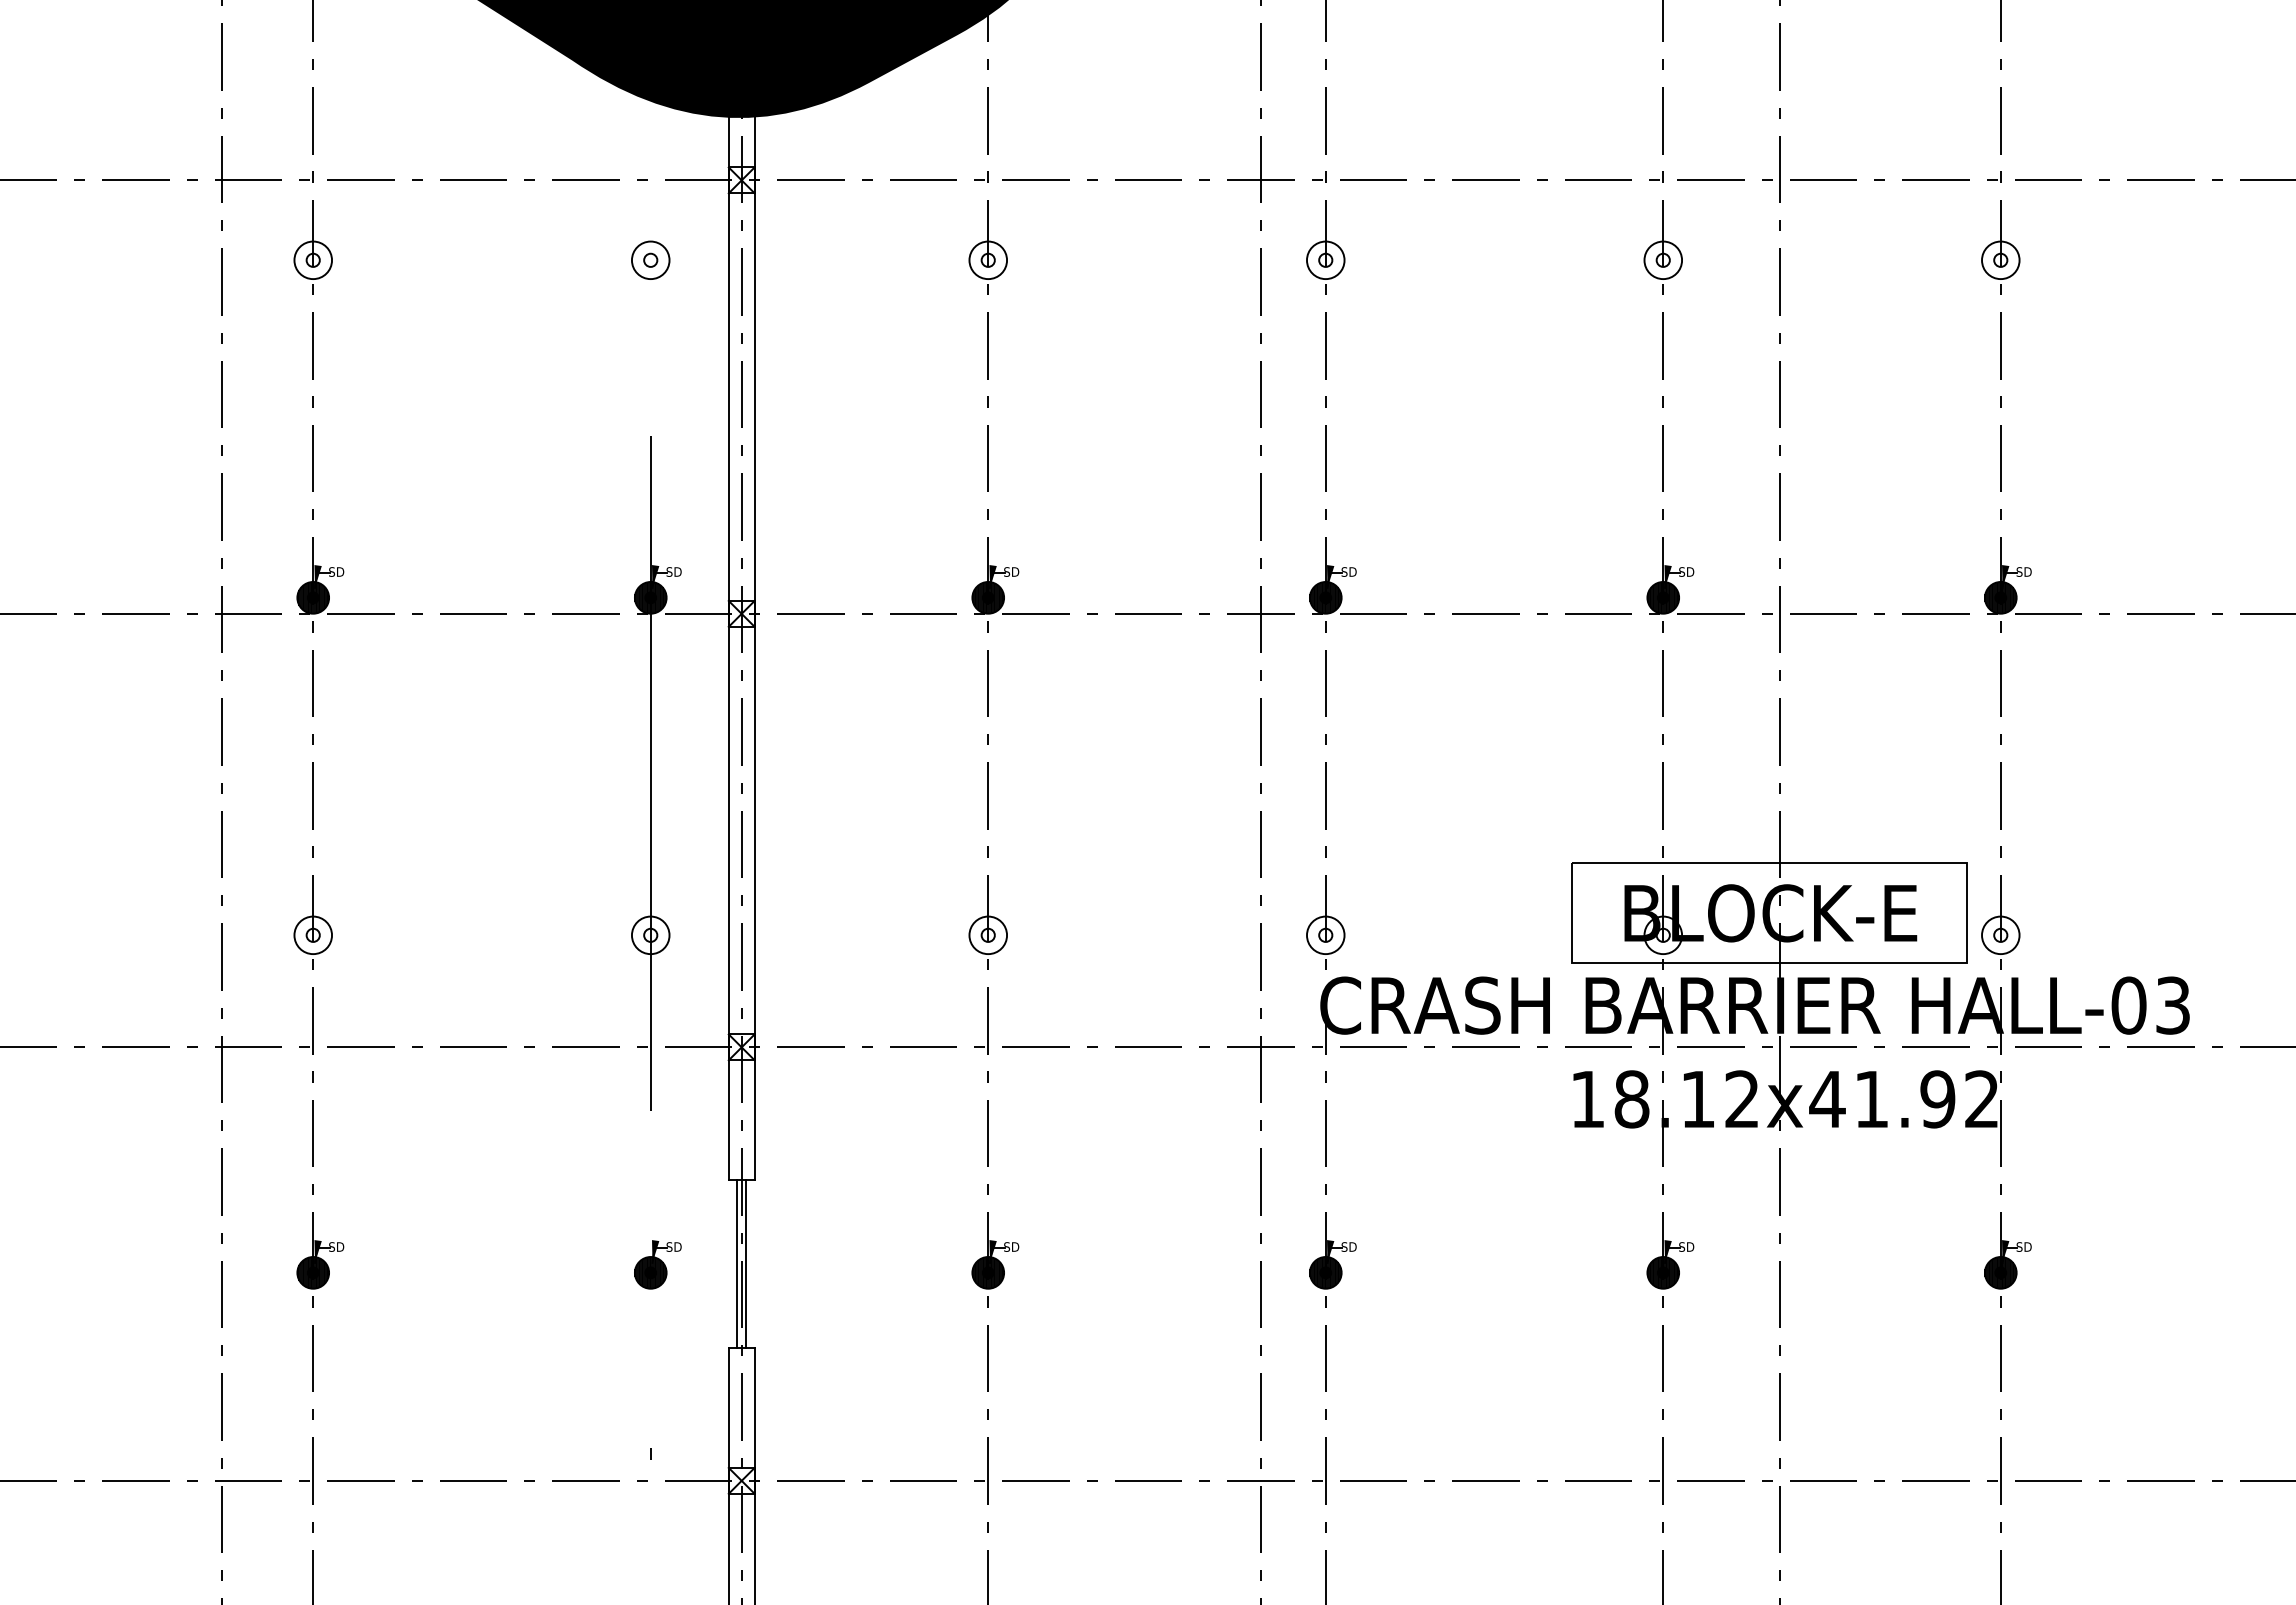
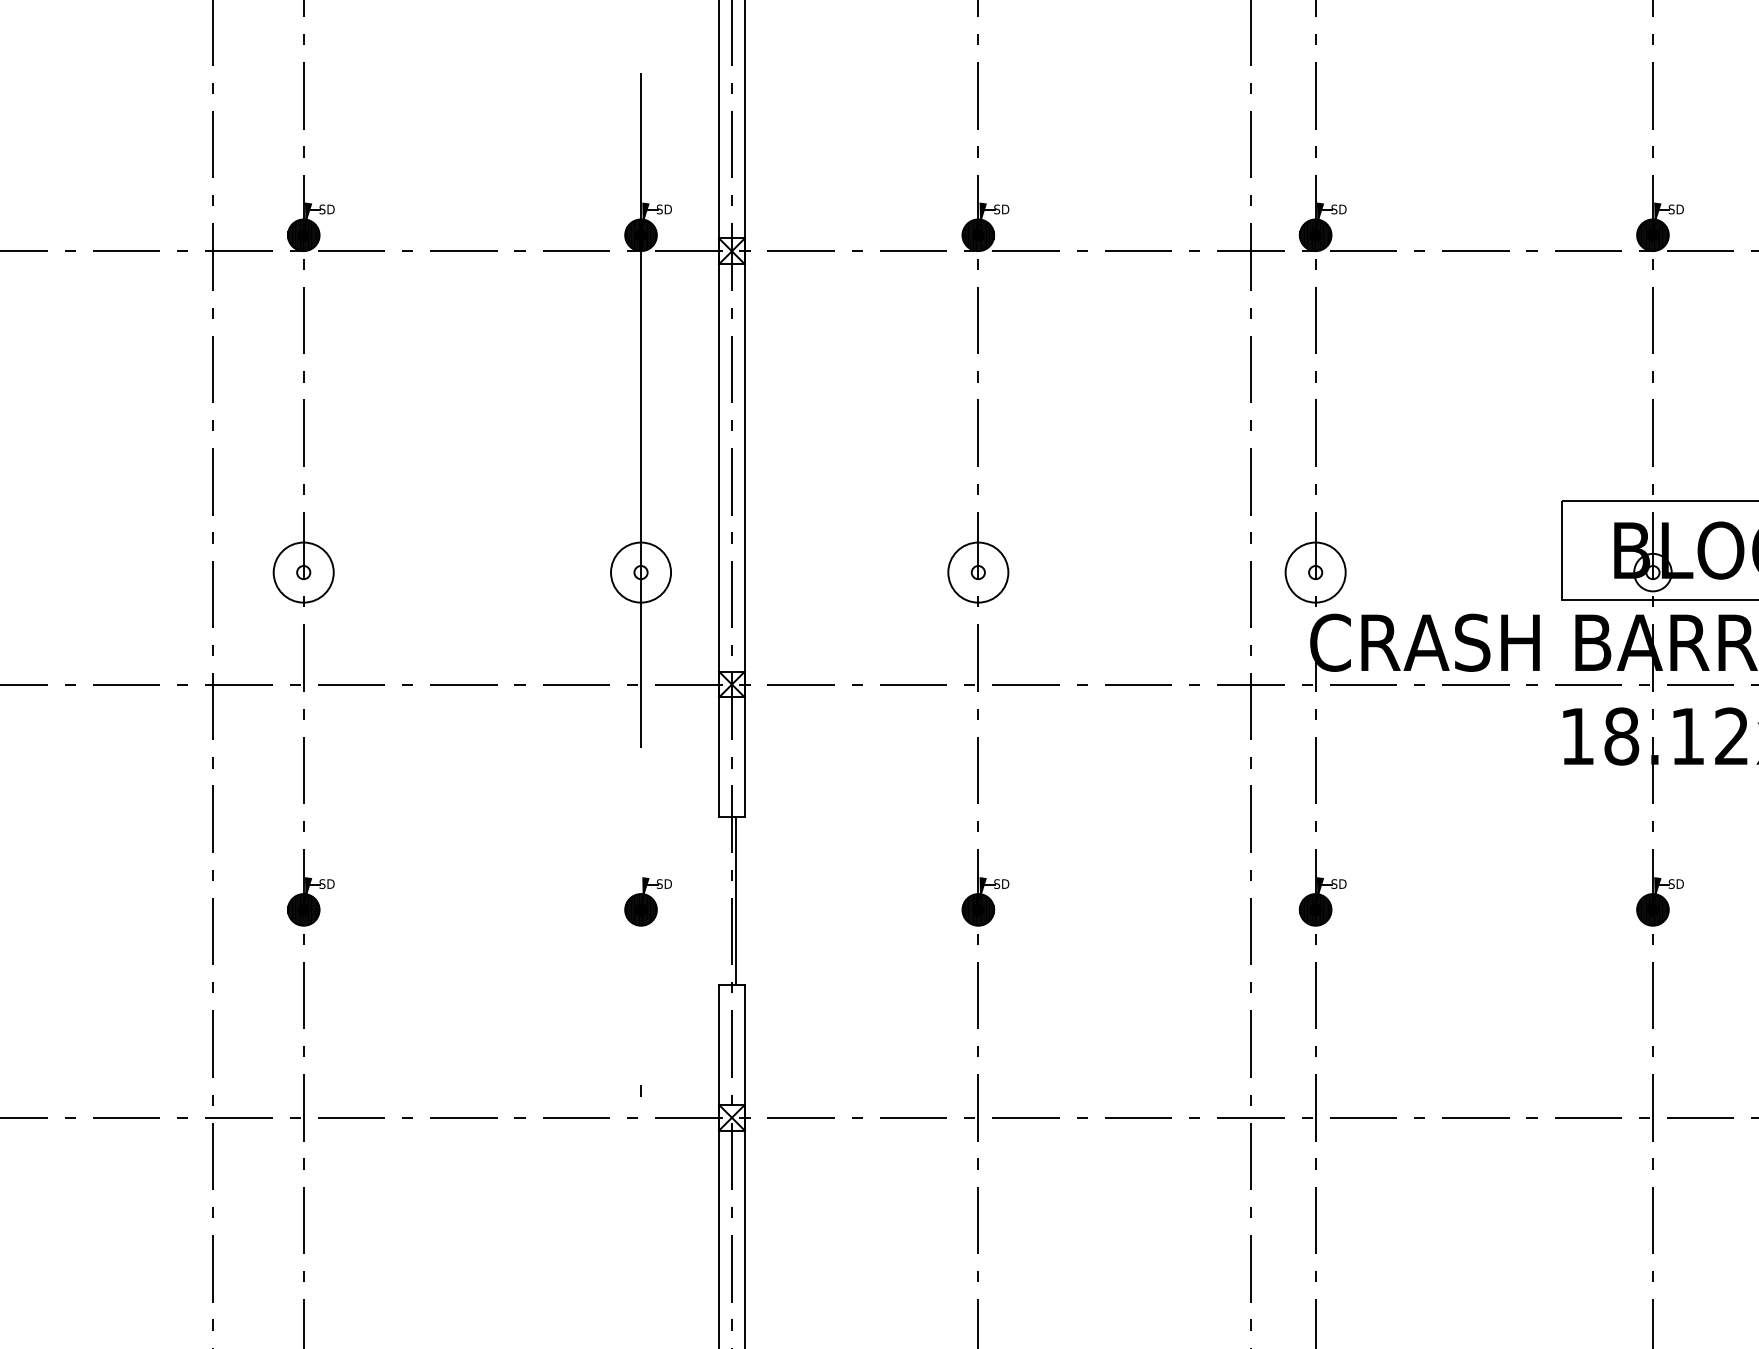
circle: (313, 935) -> (303, 572), size x1.6
circle: (650, 935) -> (640, 572), size x1.6
circle: (988, 935) -> (978, 572), size x1.6
circle: (1325, 935) -> (1315, 572), size x1.6
line: (737, 1263) -> (727, 900), removed

